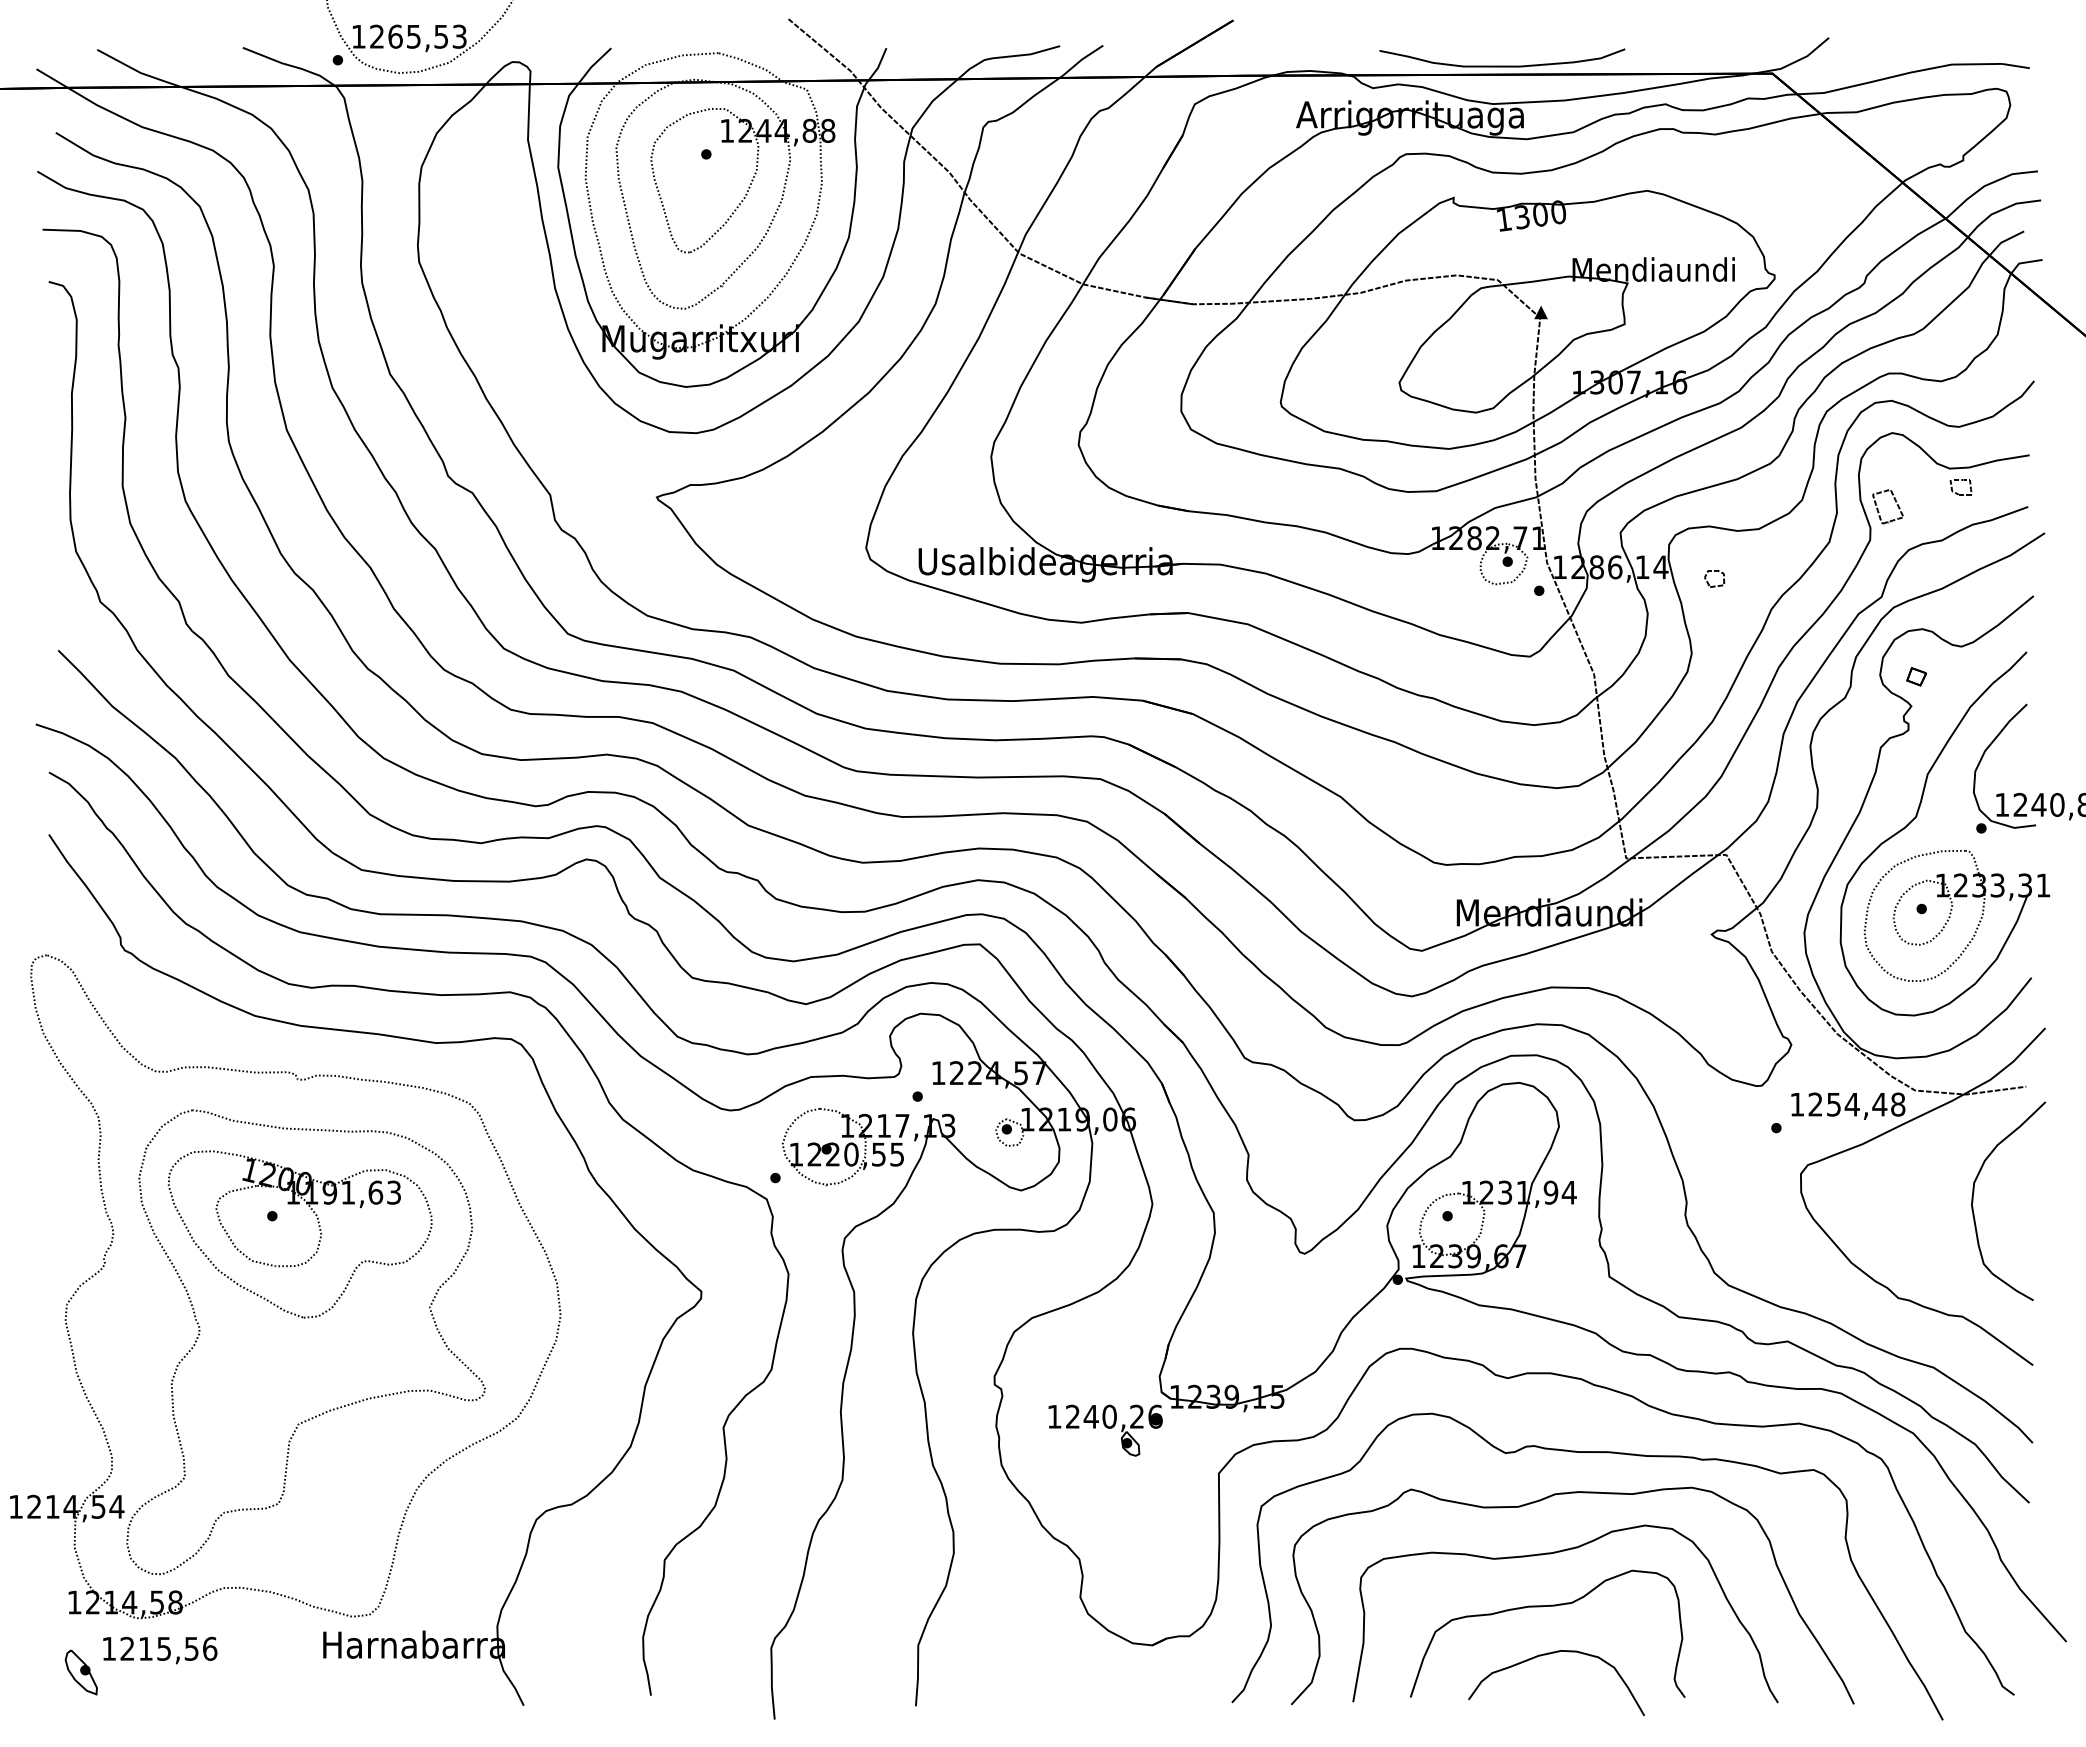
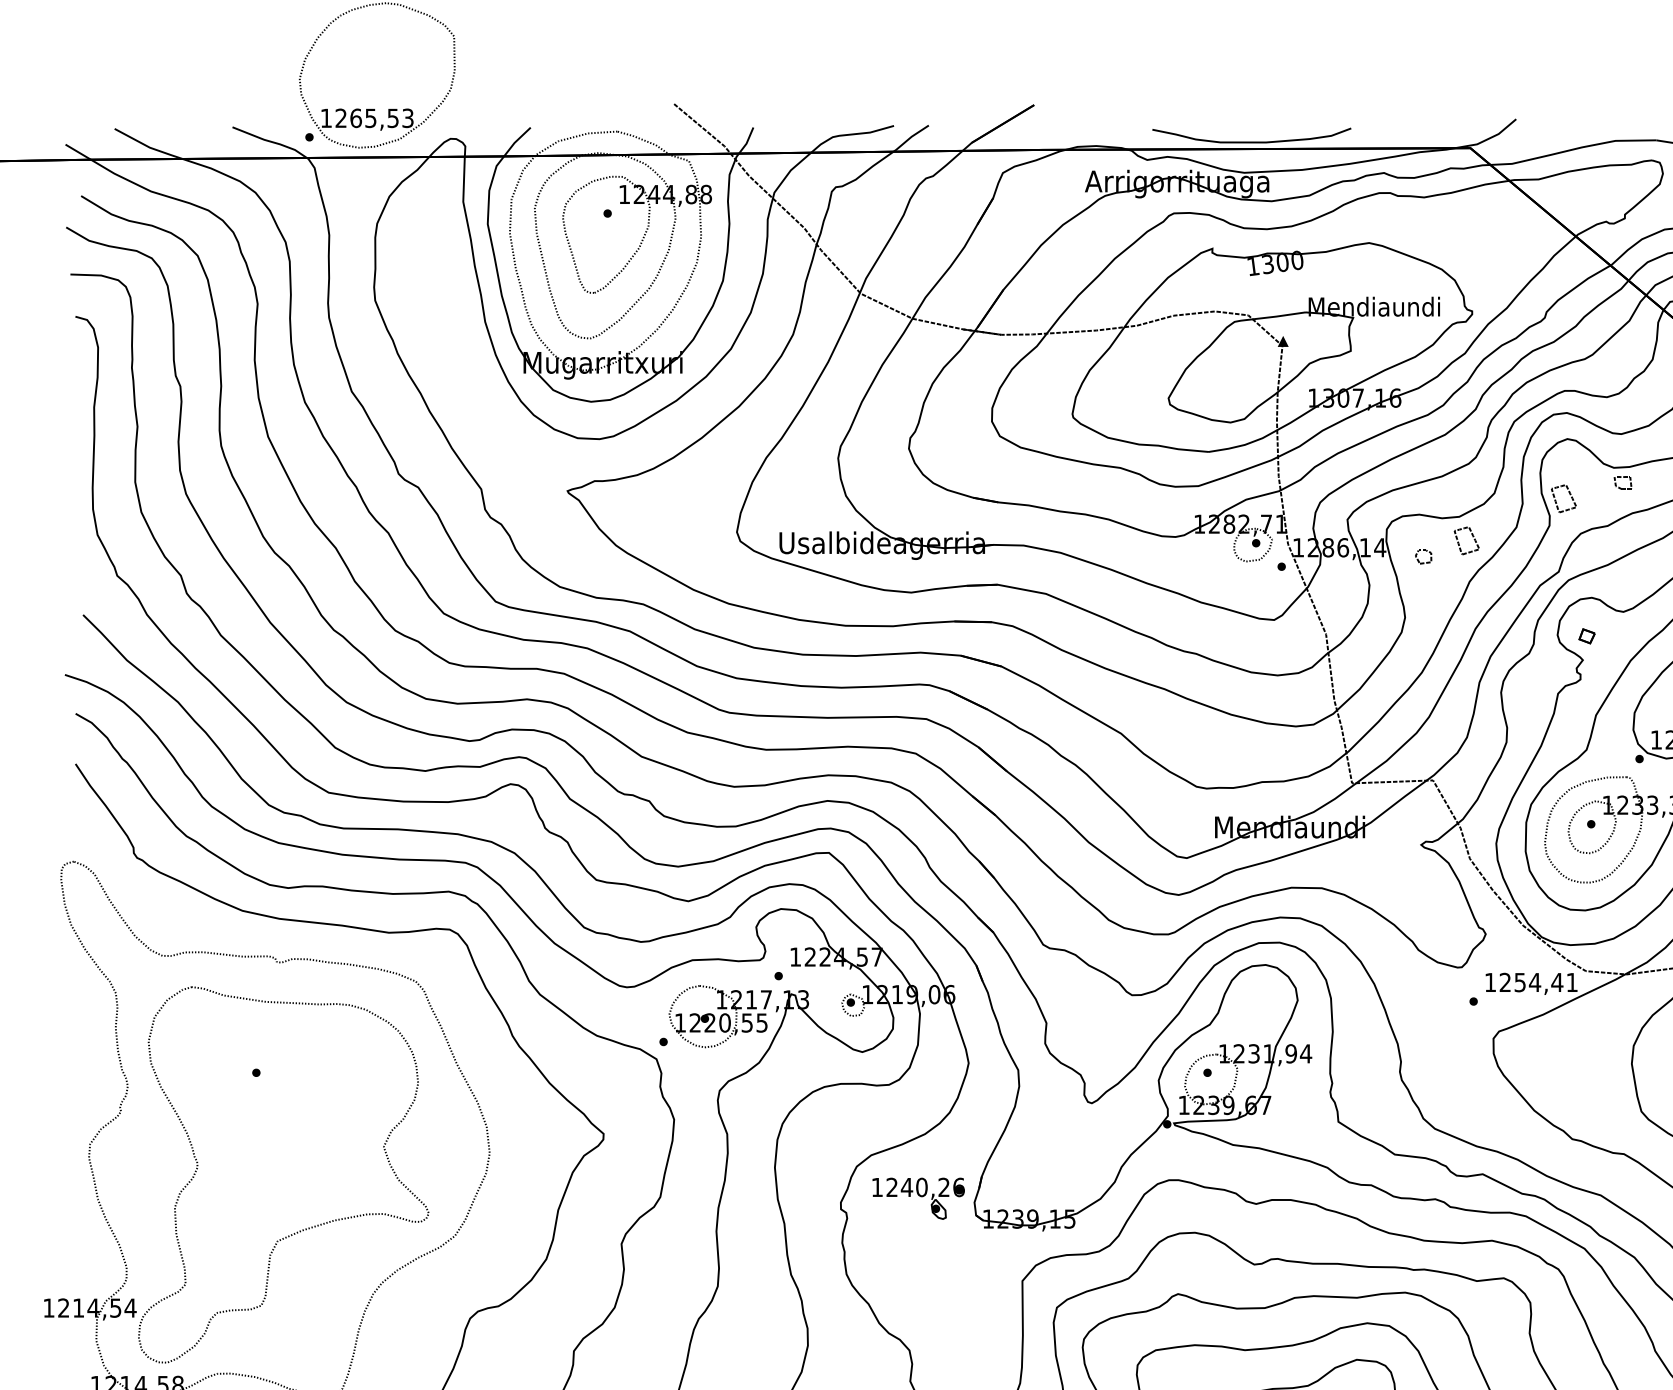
part: (1775, 554) -> (1472, 537), added
text: (1898, 1104) -> (1572, 982), 1254,48 -> 1254,41
part: (319, 1237) -> (294, 1090), removed
part: (1105, 1430) -> (918, 1198), moved

